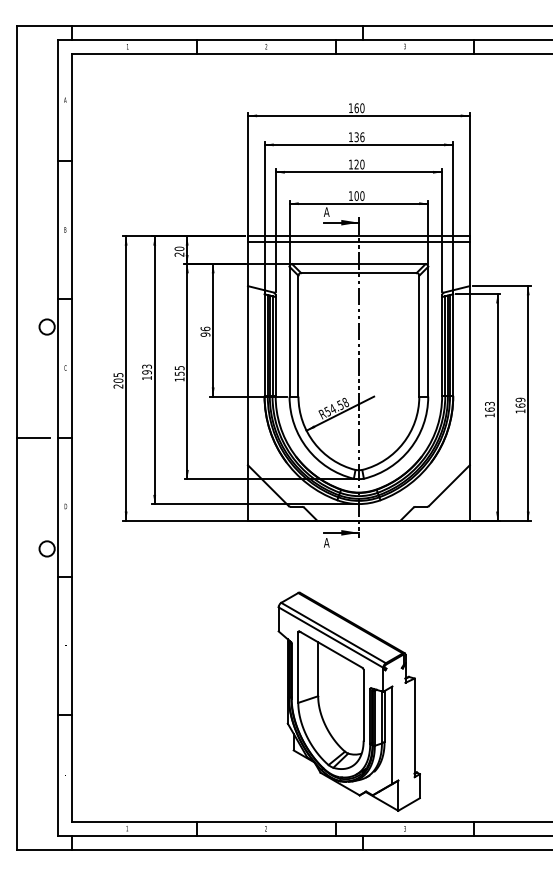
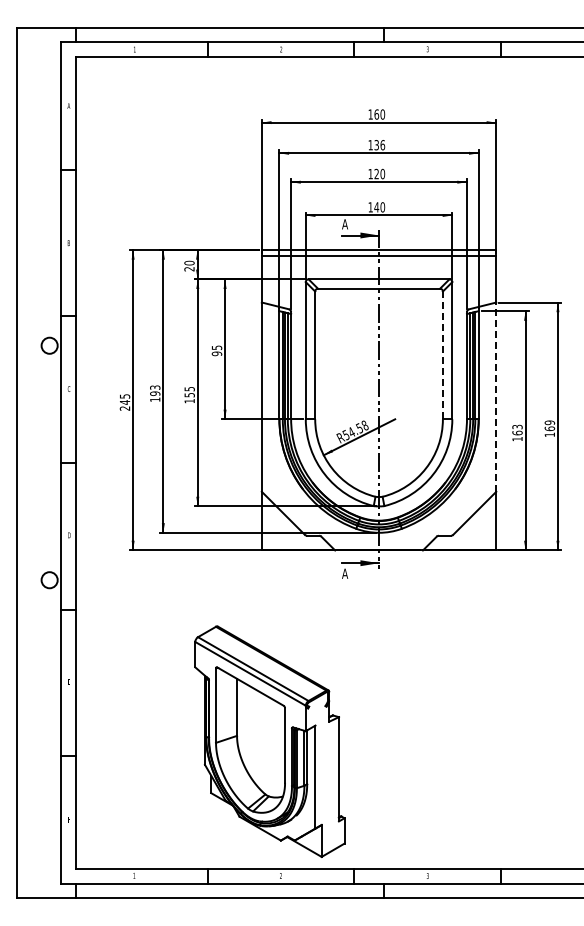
text: (356, 196) -> (376, 207), 100 -> 140
text: (205, 328) -> (216, 347), 96 -> 95
line: (418, 336) -> (442, 355), solid -> dashed
line: (470, 376) -> (496, 397), solid -> dashed
text: (117, 380) -> (124, 402), 205 -> 245
line: (32, 438) -> (34, 463), removed
part: (348, 701) -> (269, 741), moved

